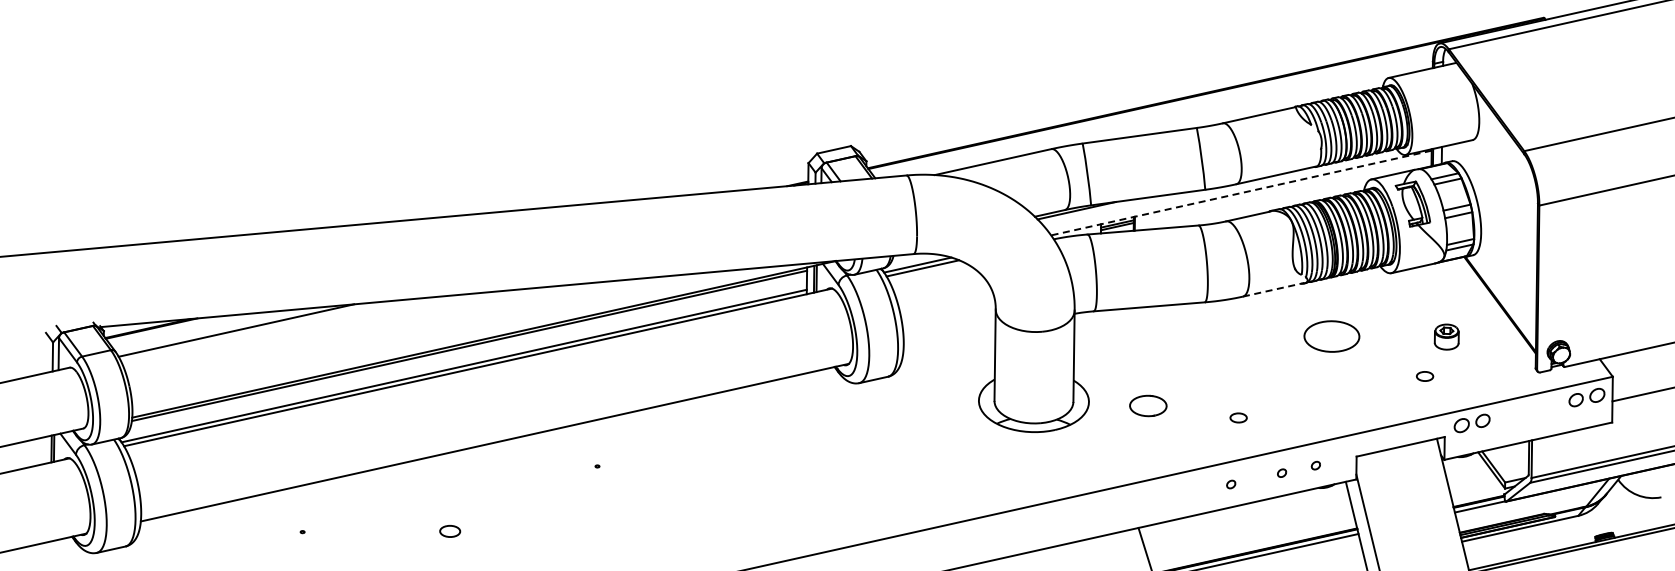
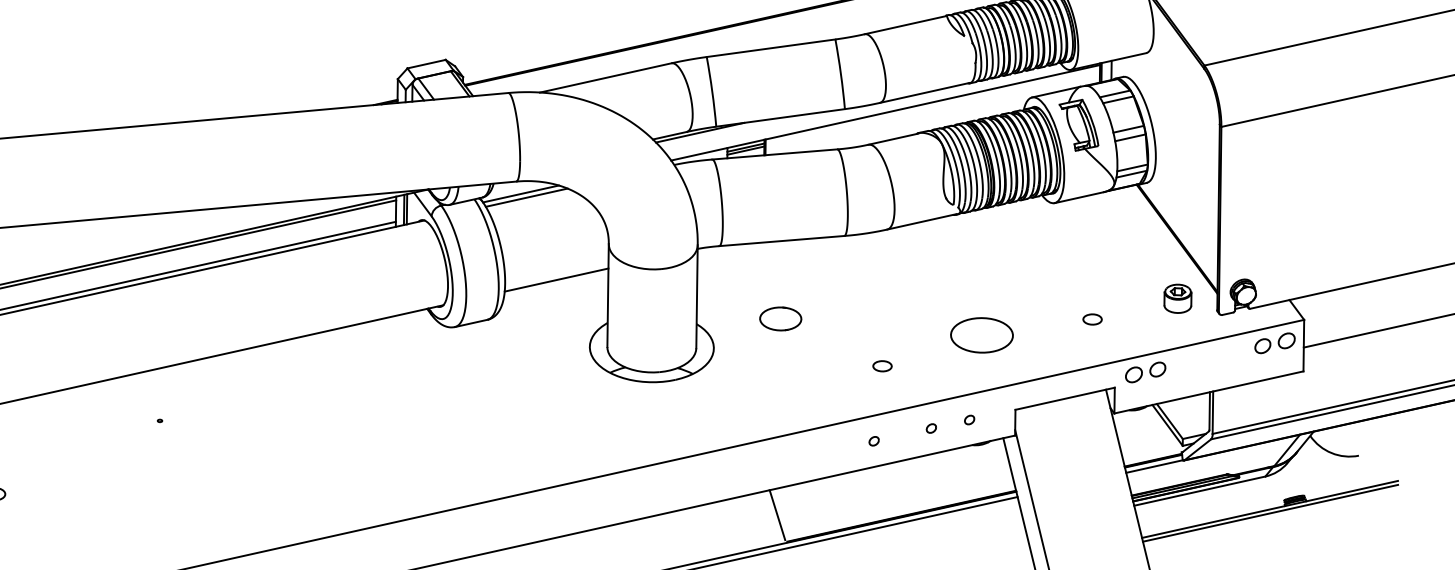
line: (1241, 193) -> (885, 113), dashed -> solid
line: (1274, 289) -> (922, 221), dashed -> solid
part: (1331, 336) -> (981, 335), moved
part: (1446, 336) -> (1177, 298), moved
line: (949, 341) -> (556, 280), added
part: (1148, 405) -> (780, 318), moved

